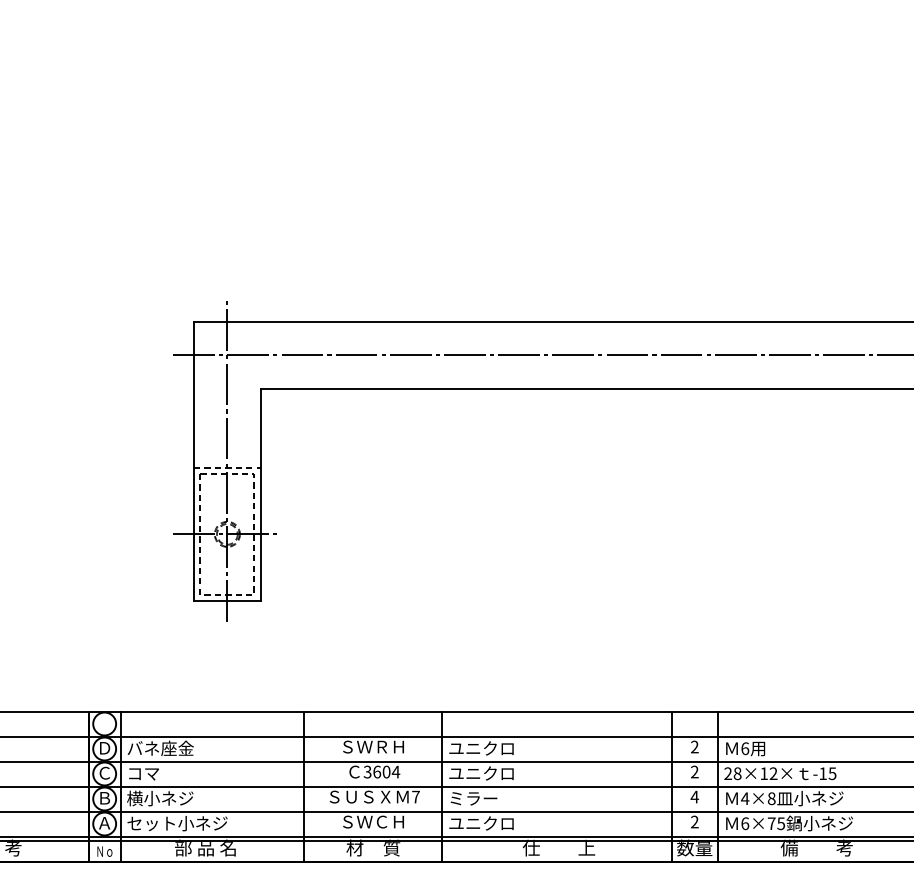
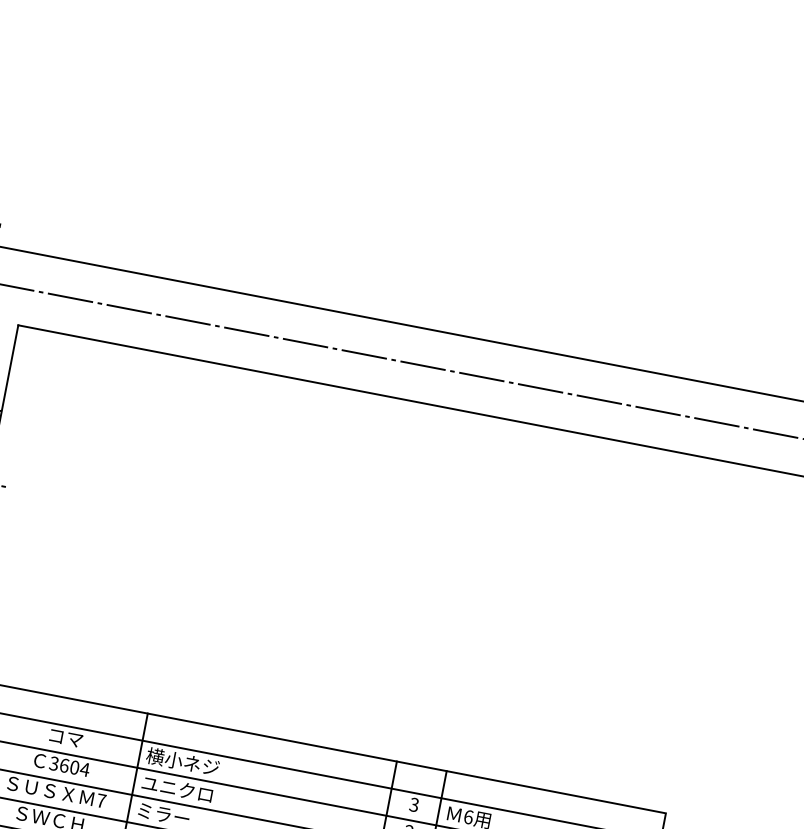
text: (373, 746) -> (65, 737), ＳＷＲＨ -> コマ
text: (694, 747) -> (413, 805), 2 -> 3
text: (481, 748) -> (182, 761), ユニクロ -> 横小ネジ

